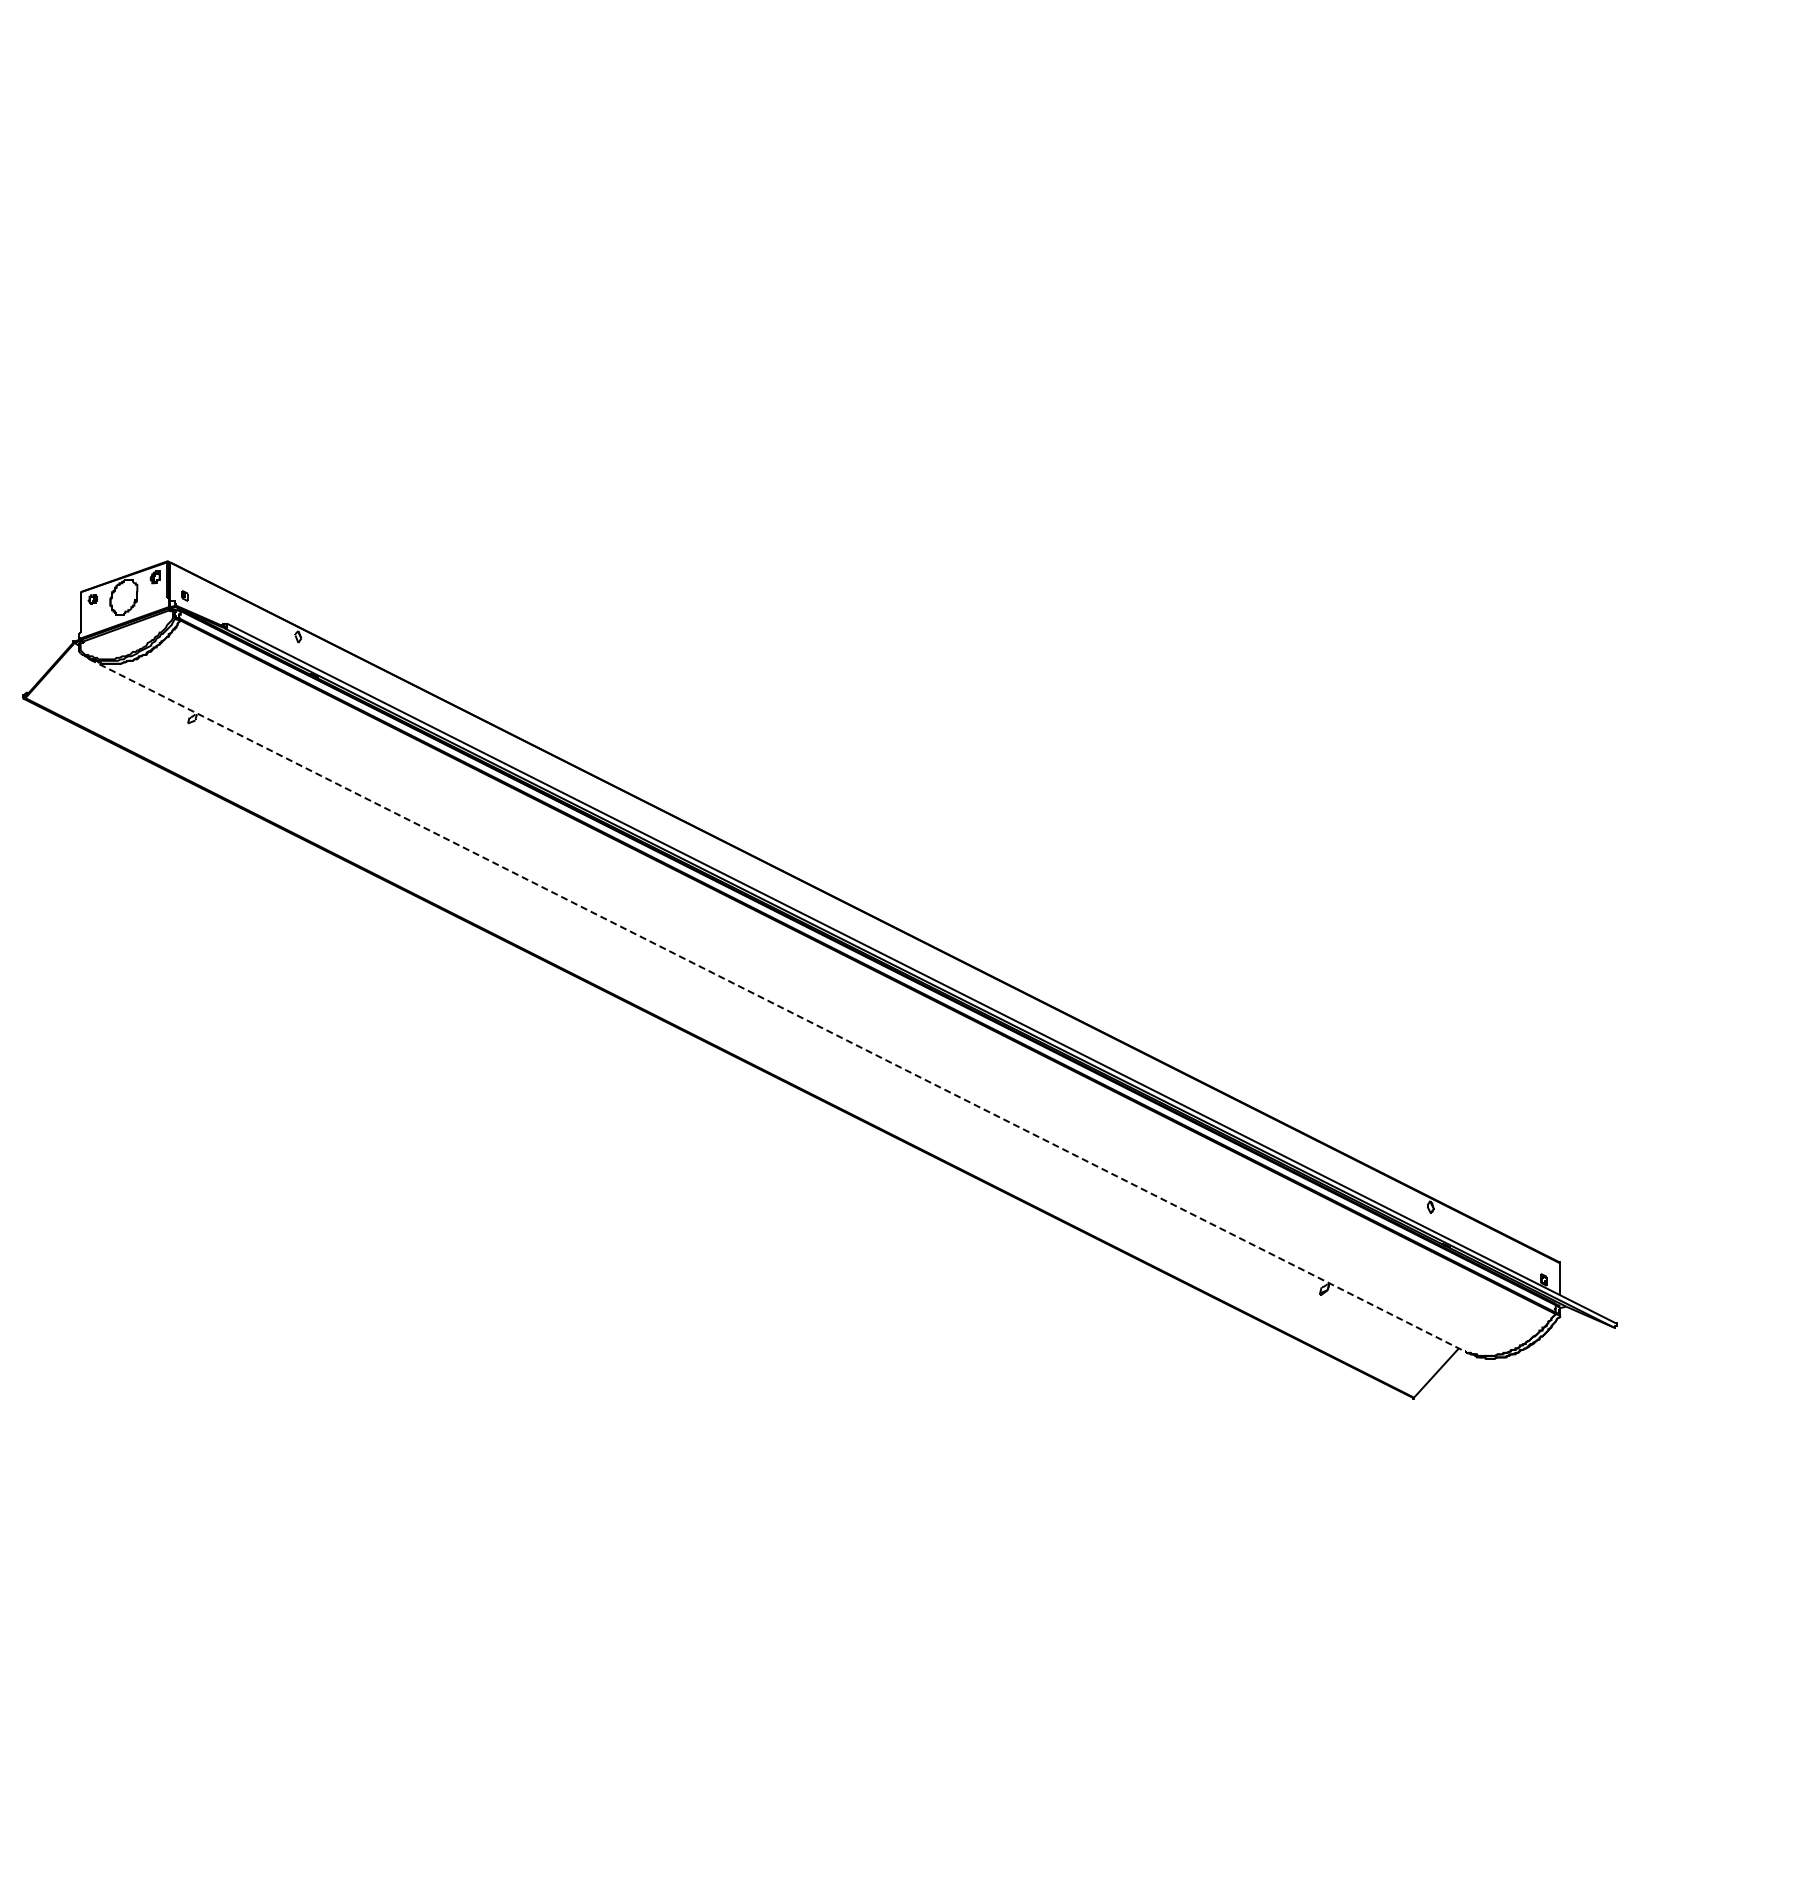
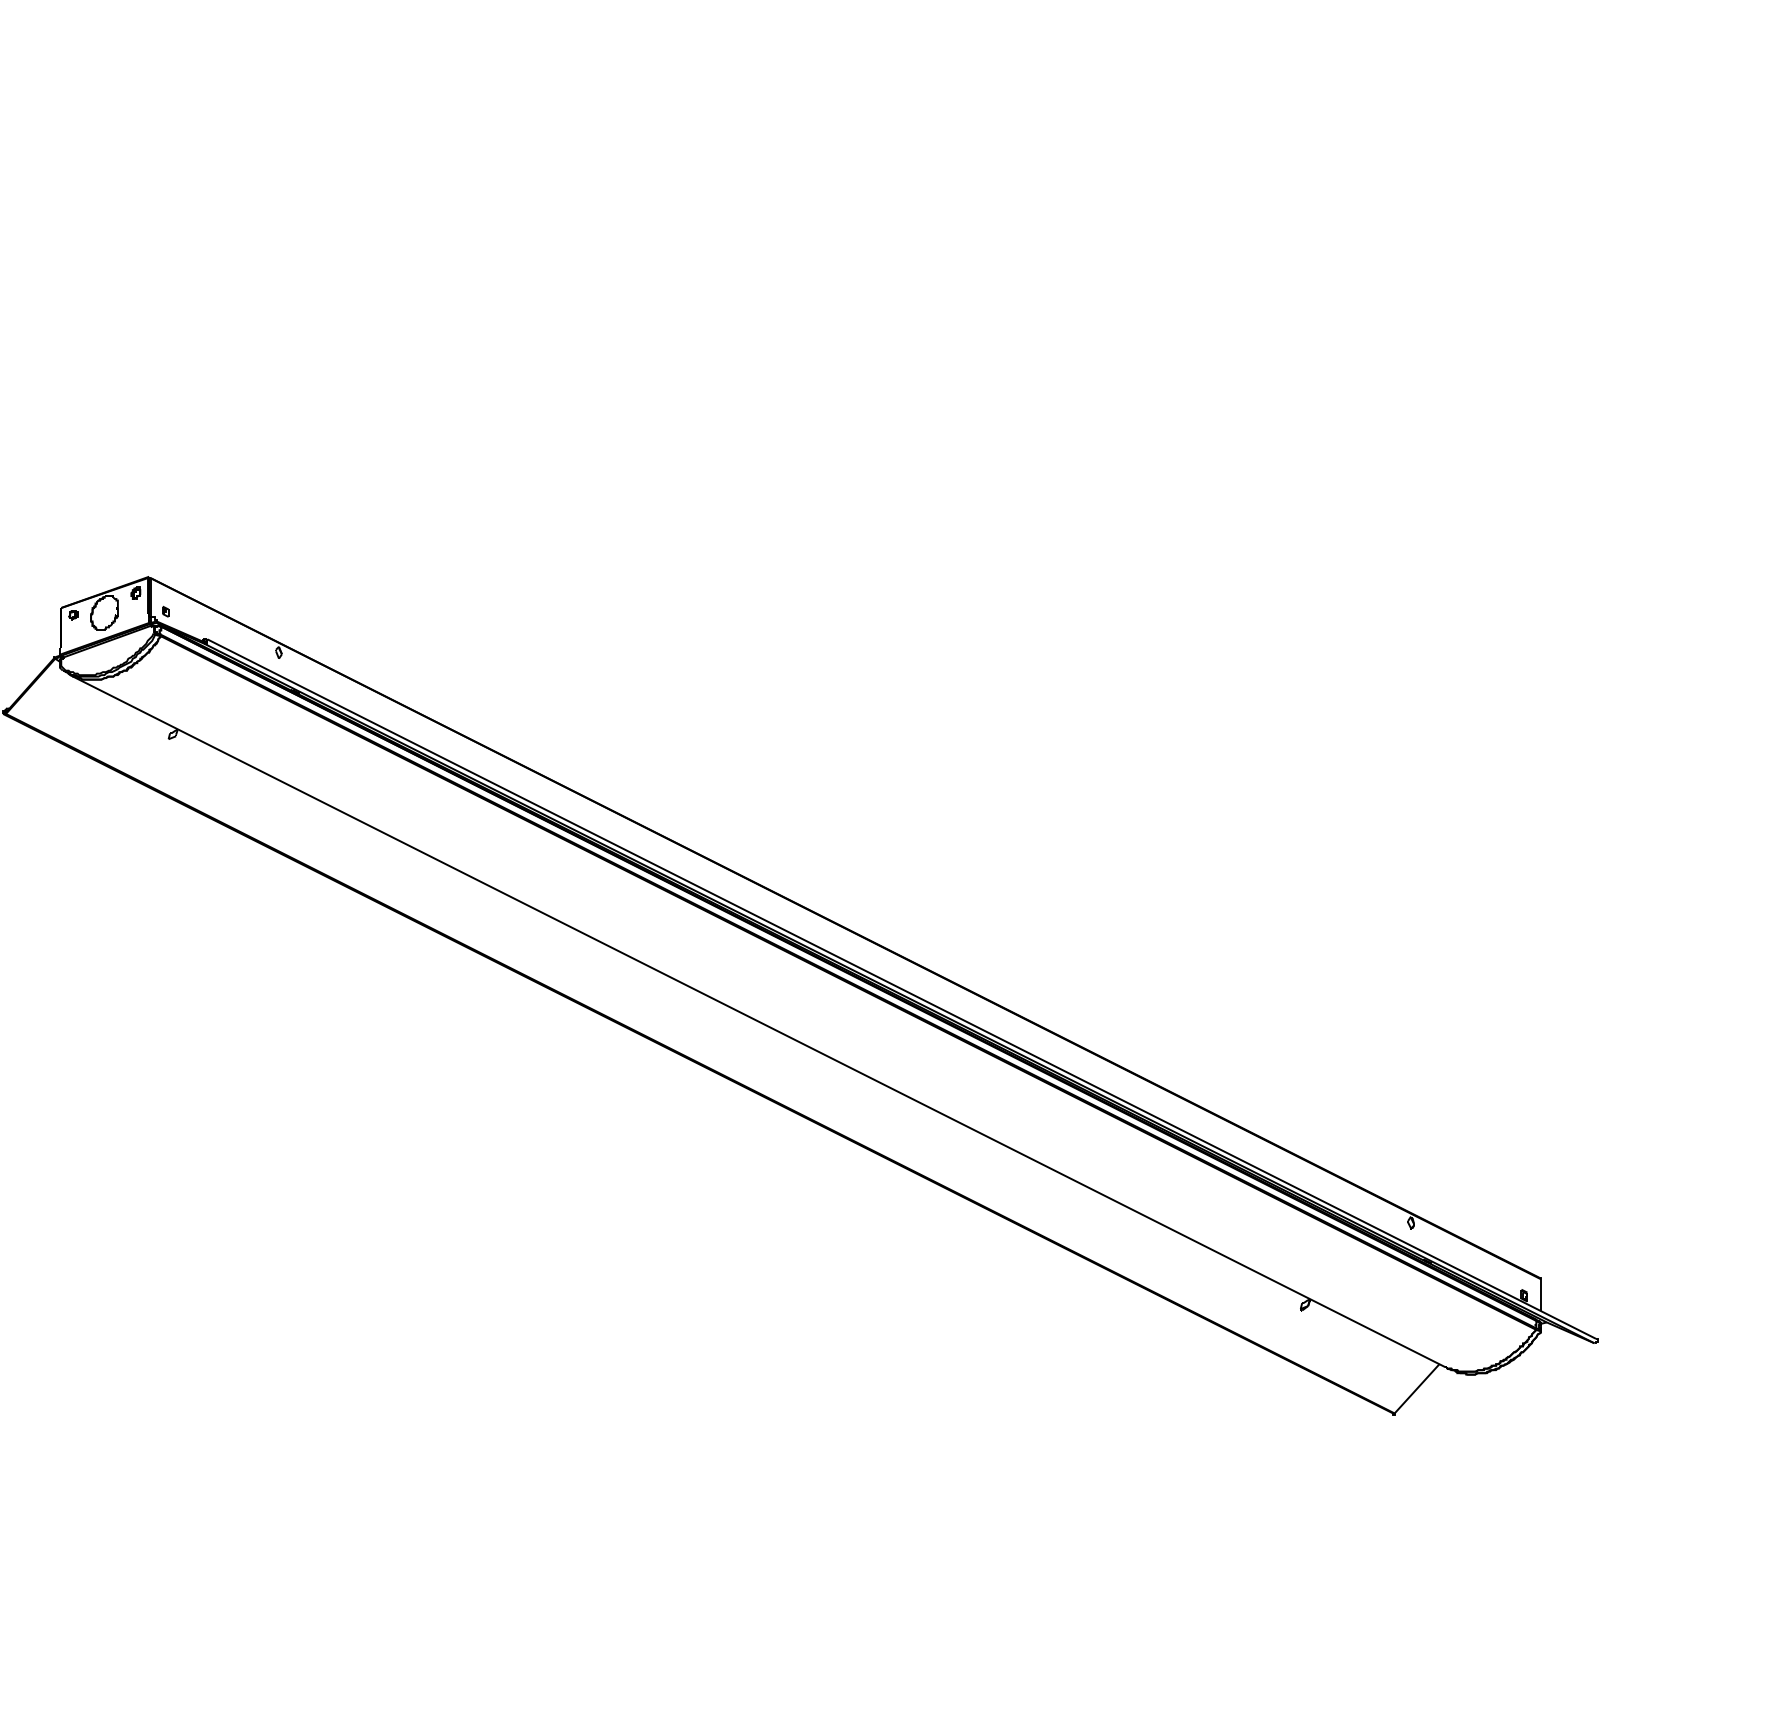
line: (777, 1005) -> (758, 1021), dashed -> solid

